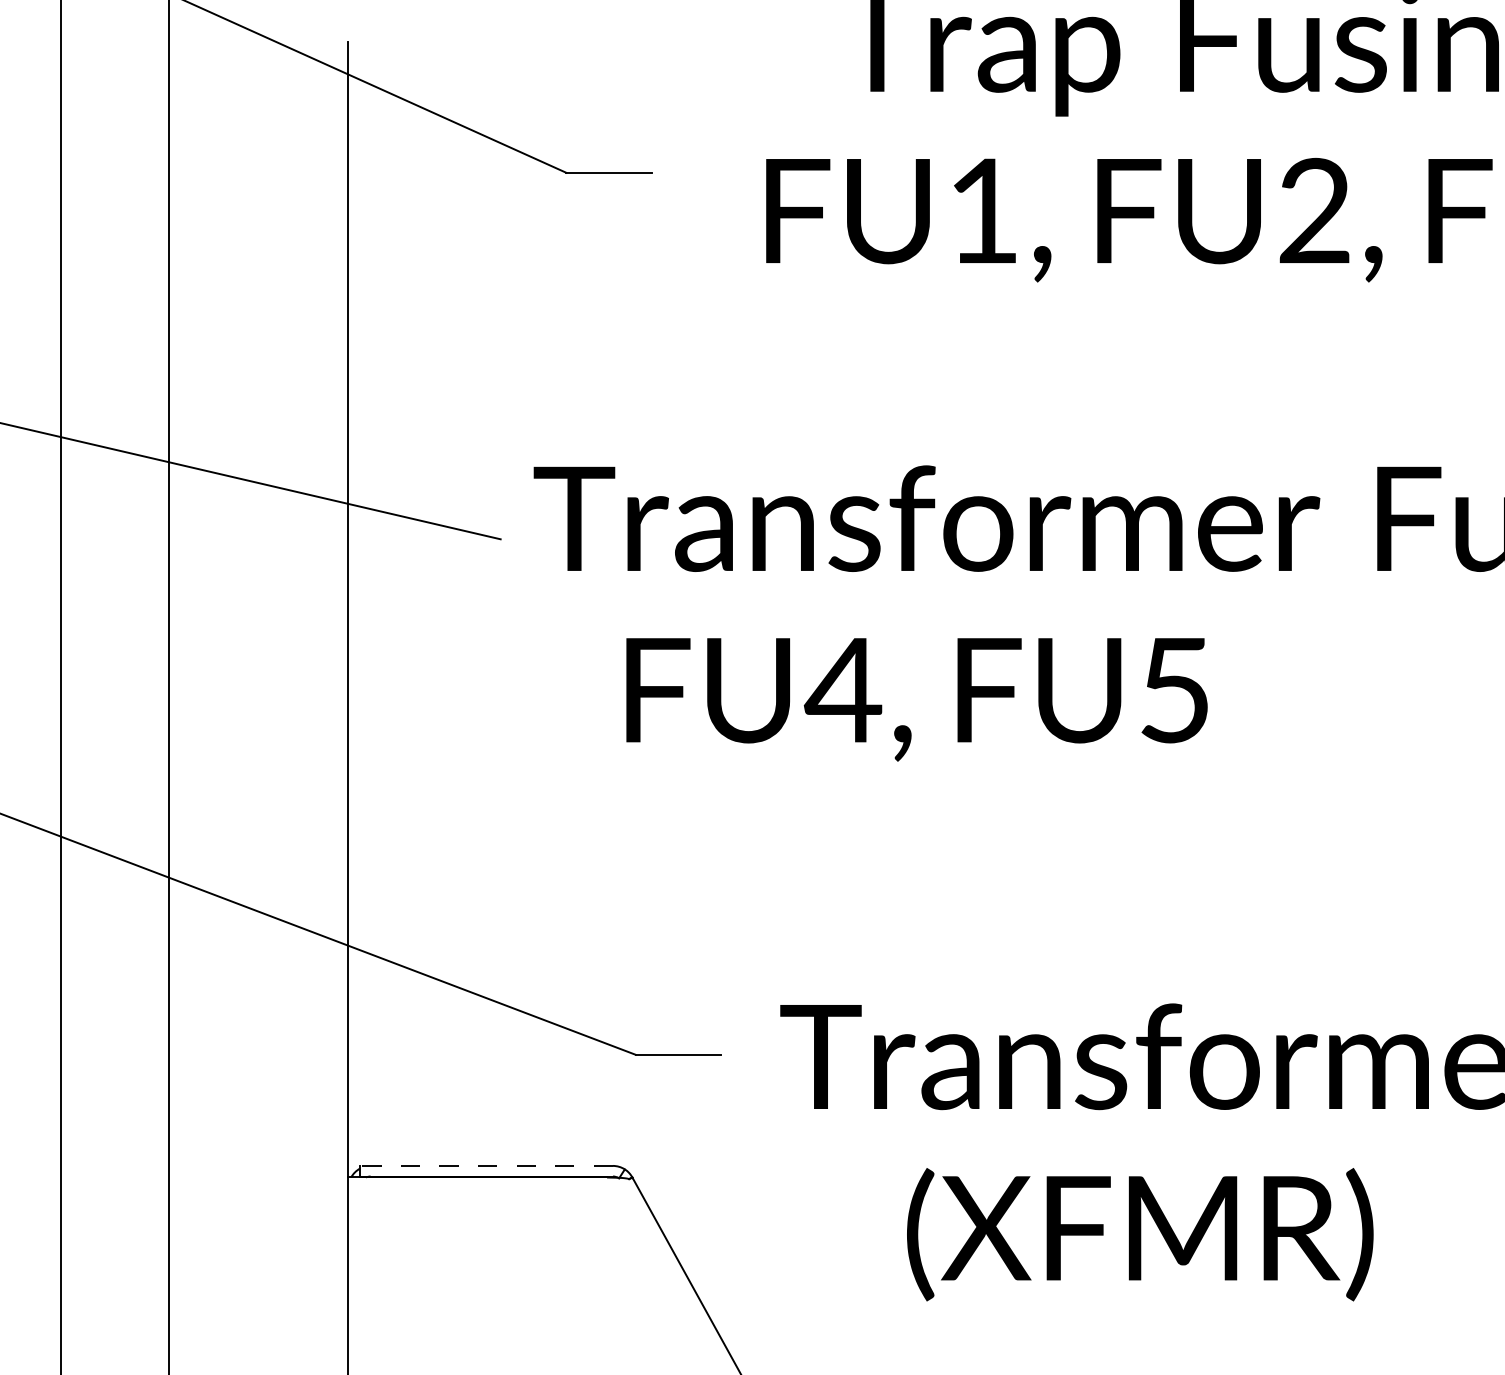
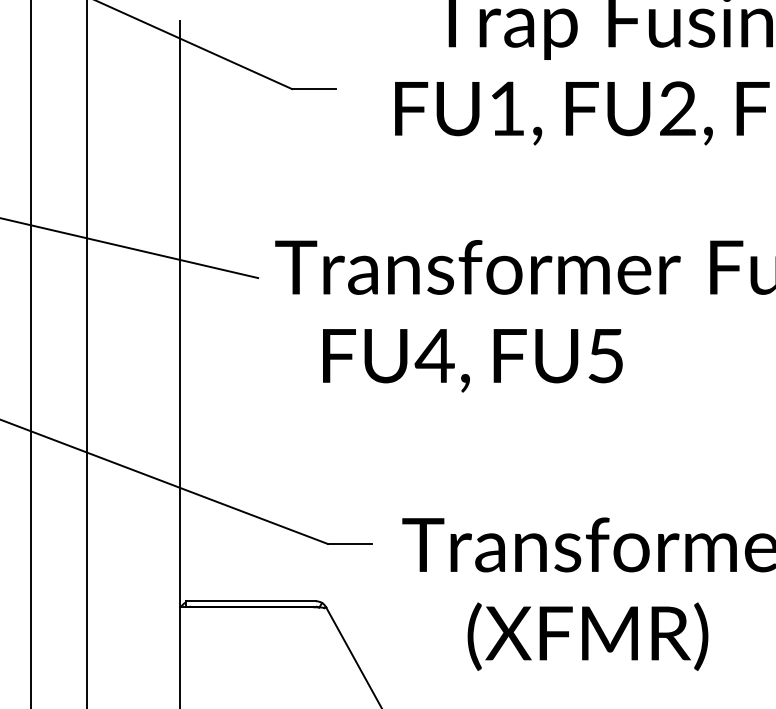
line: (485, 1166) -> (250, 601), dashed -> solid

